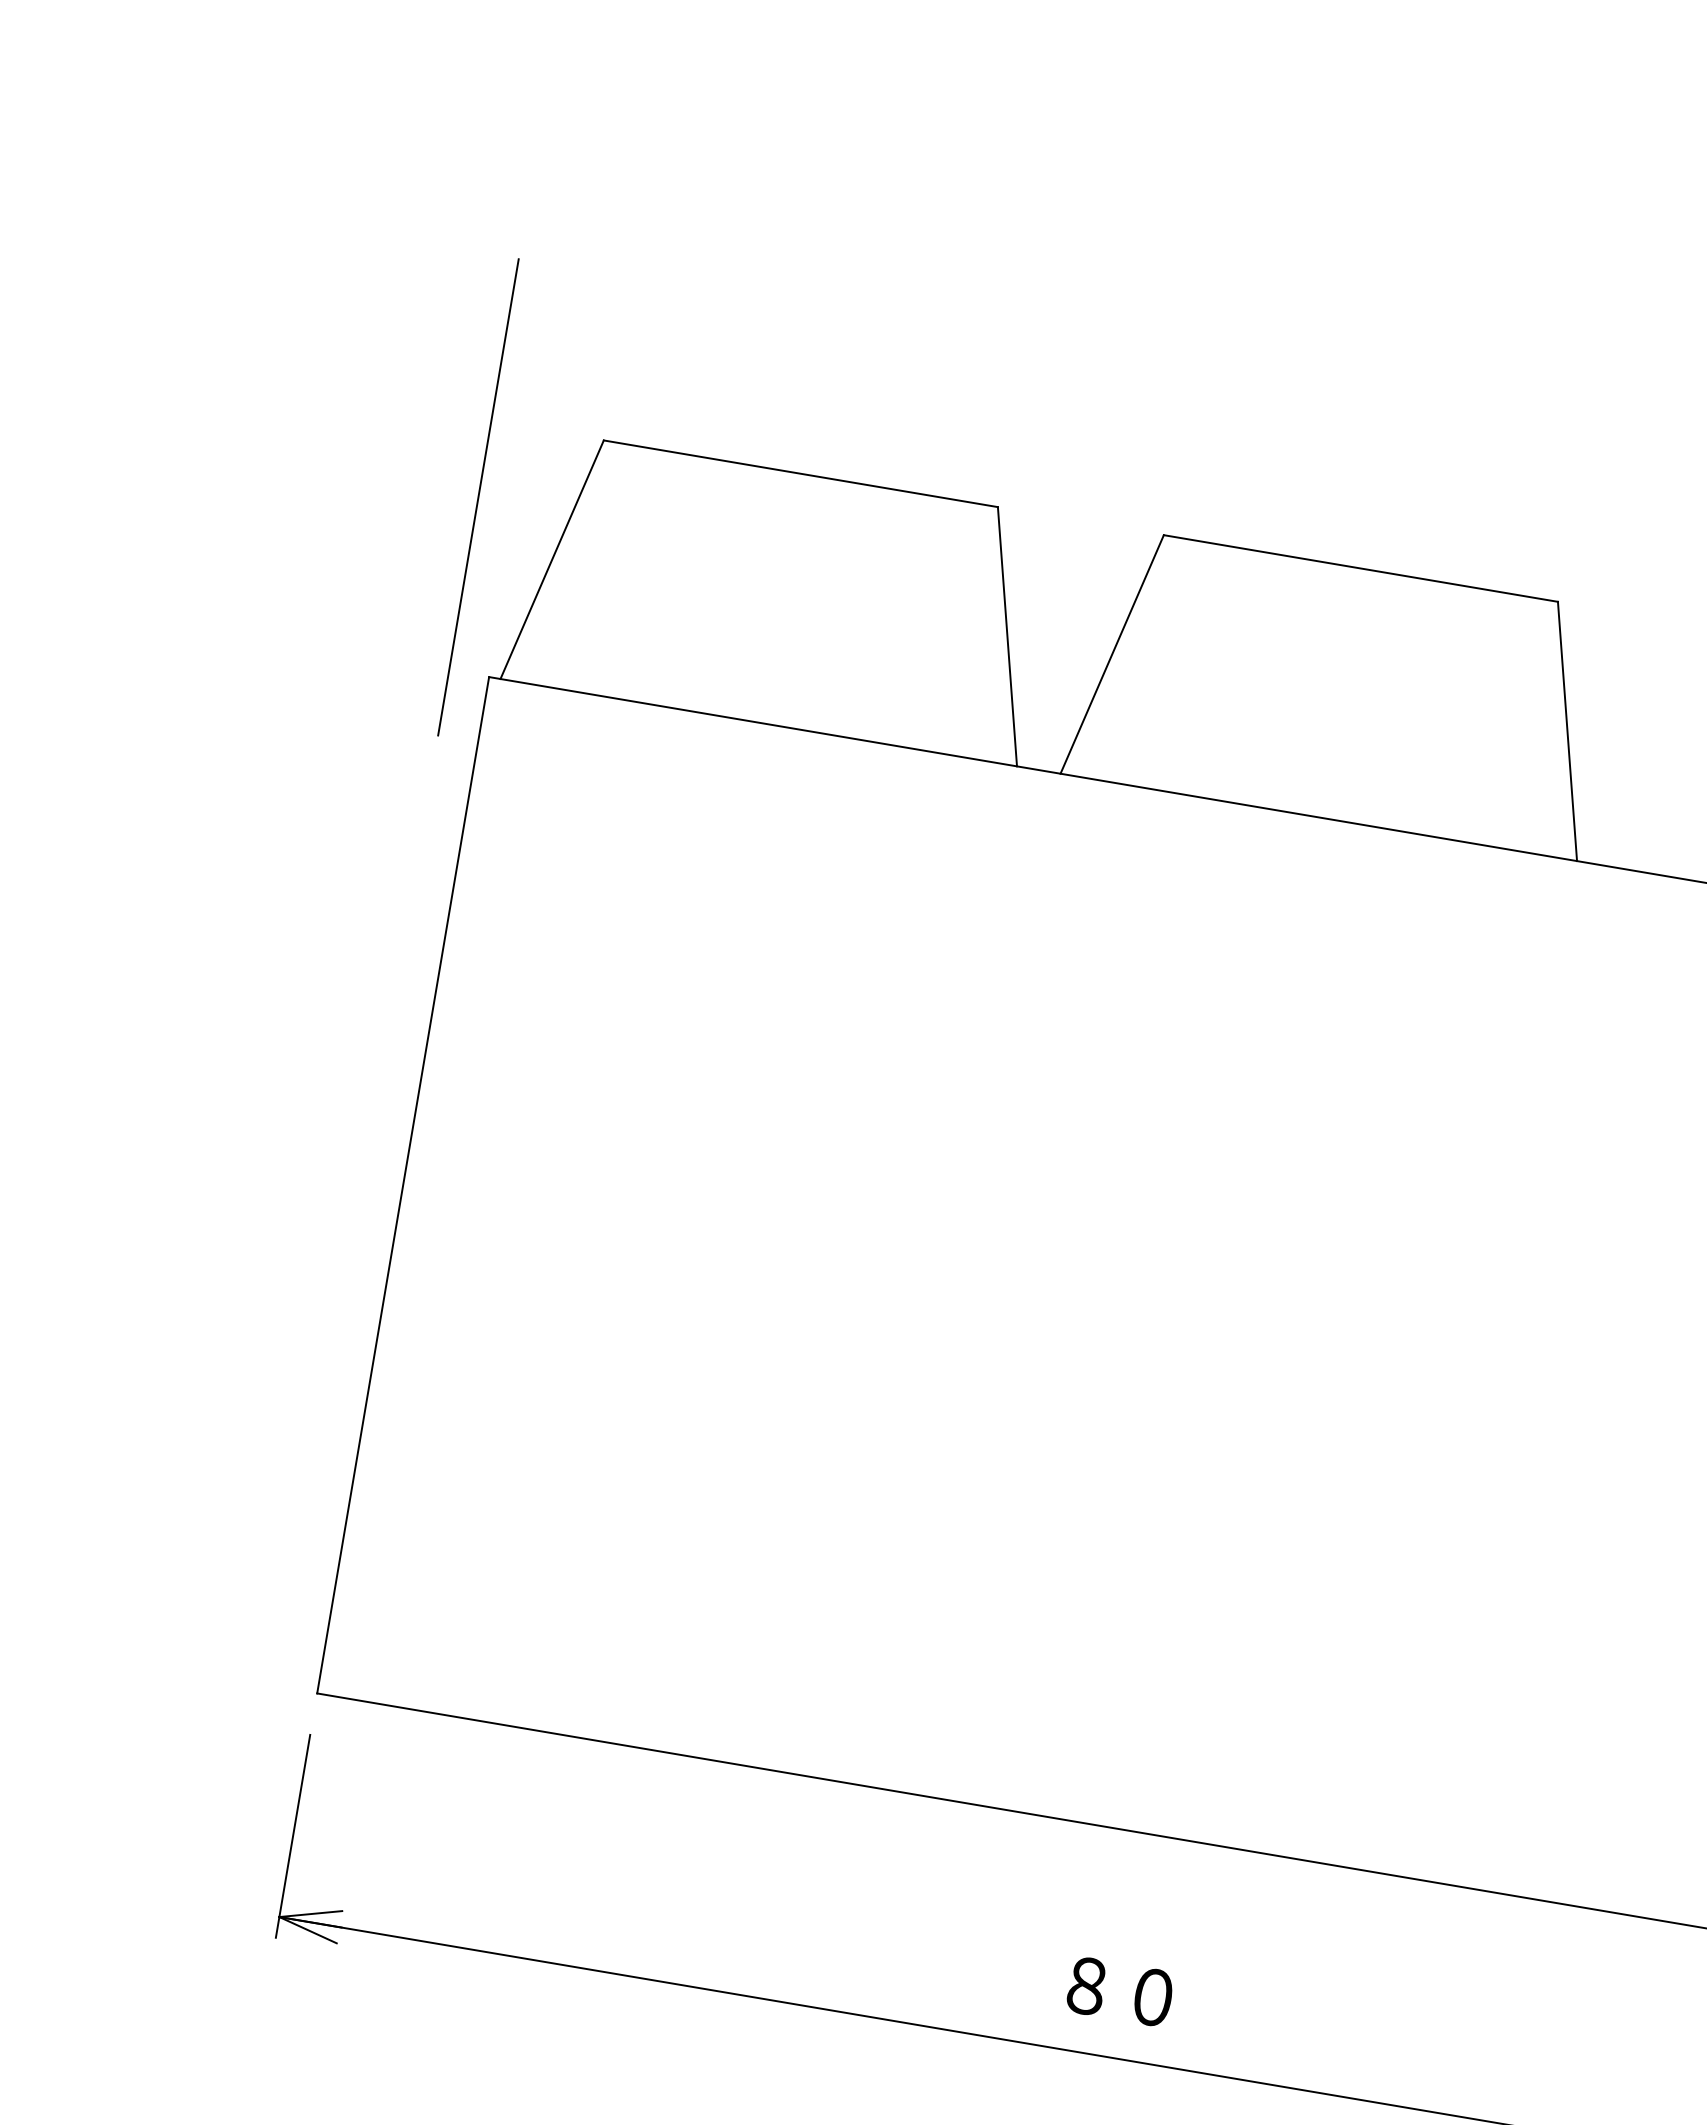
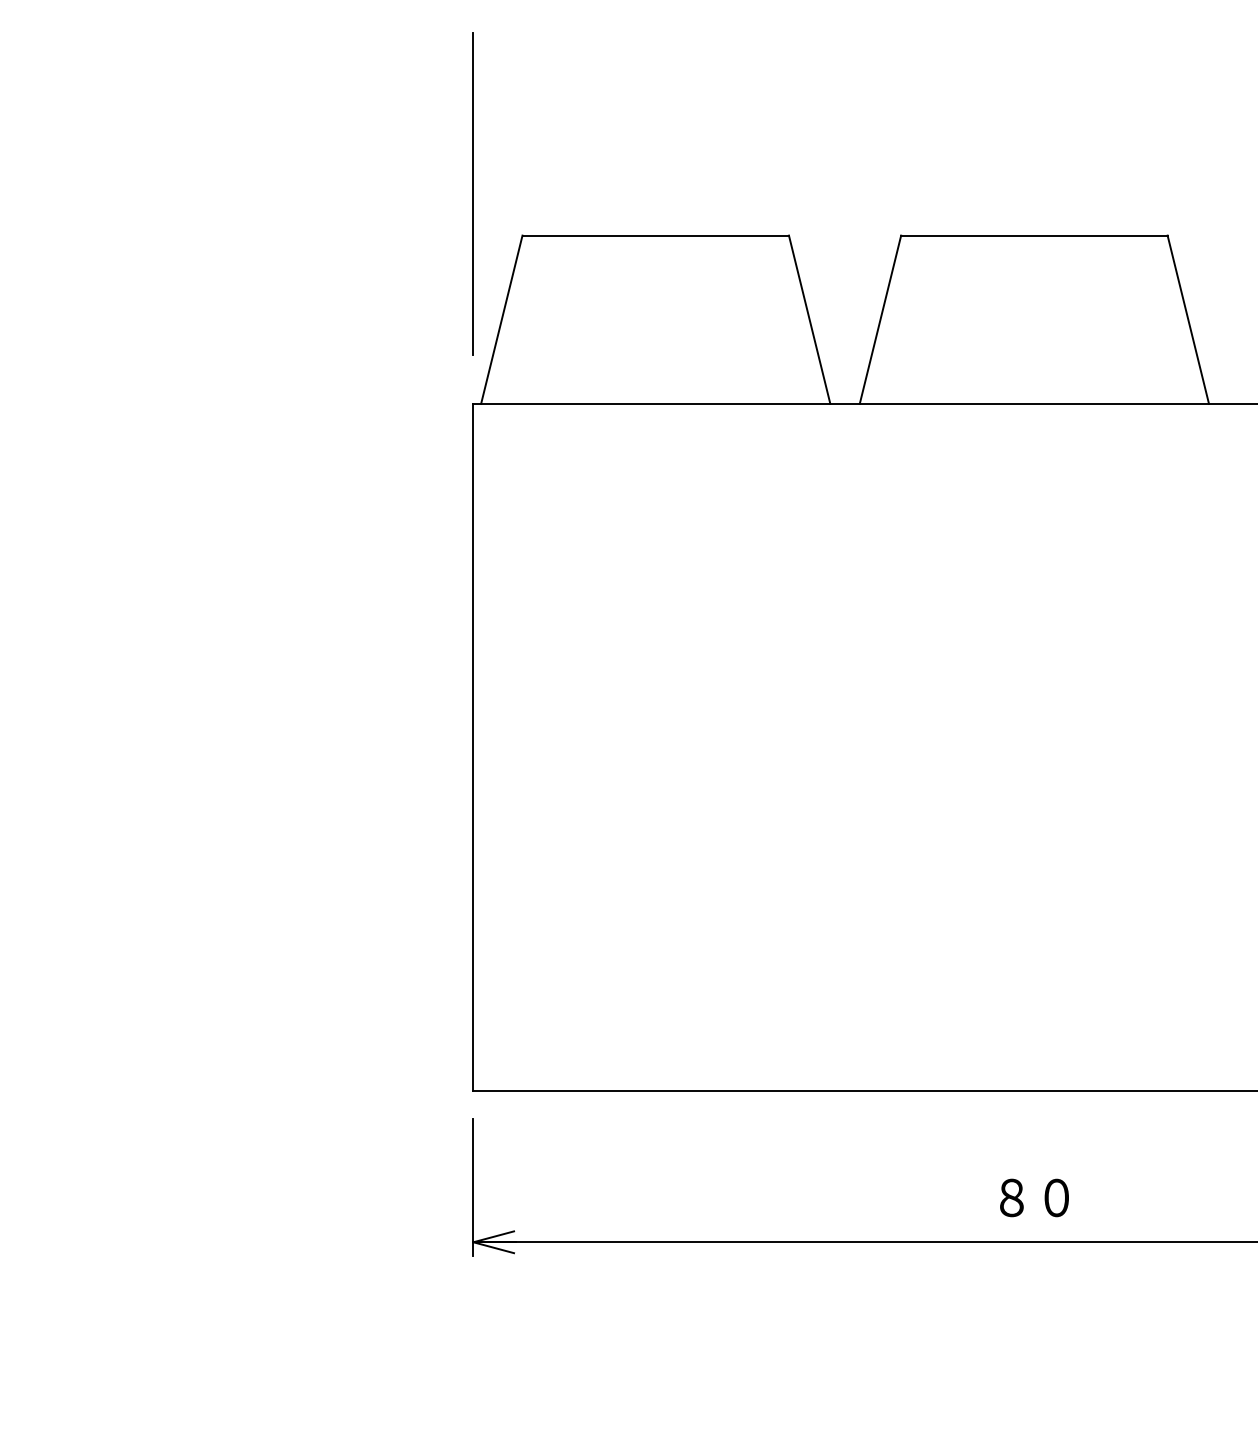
line: (477, 496) -> (472, 193), moved

